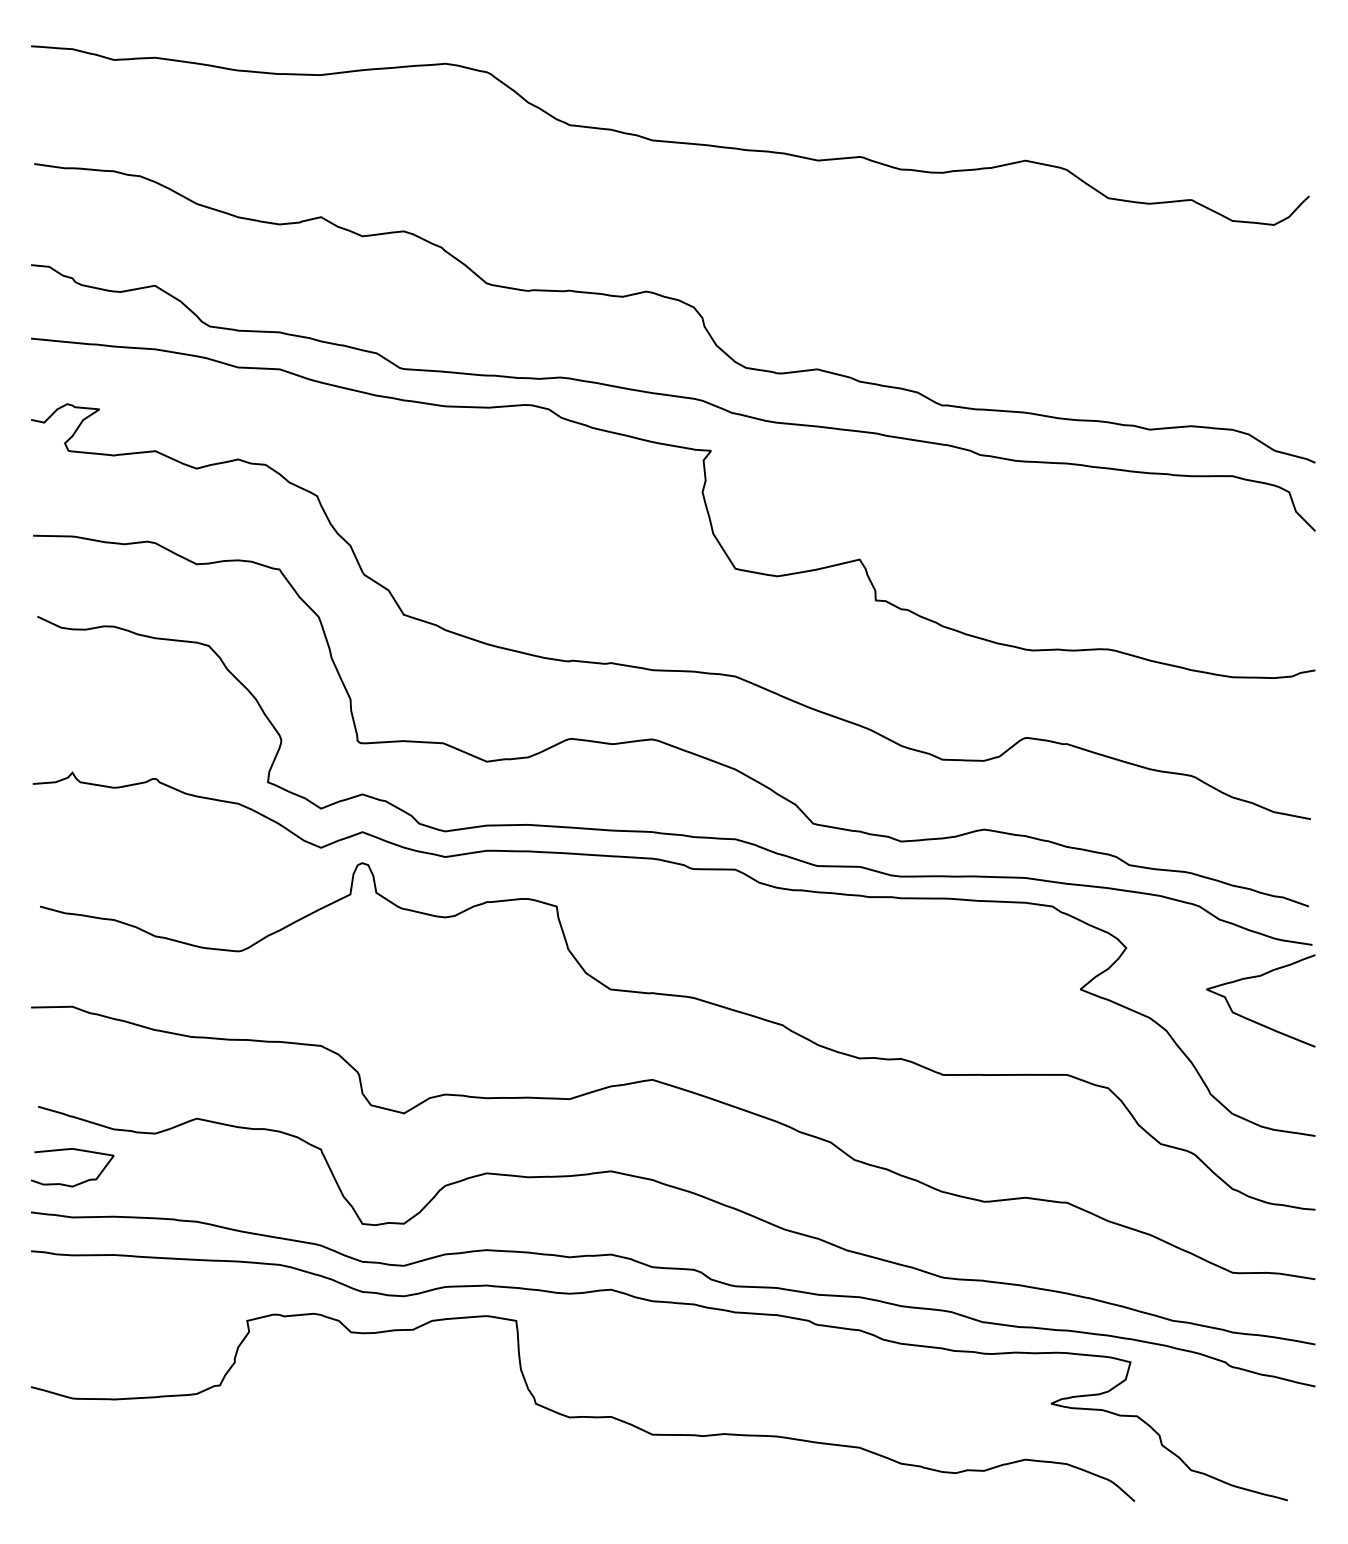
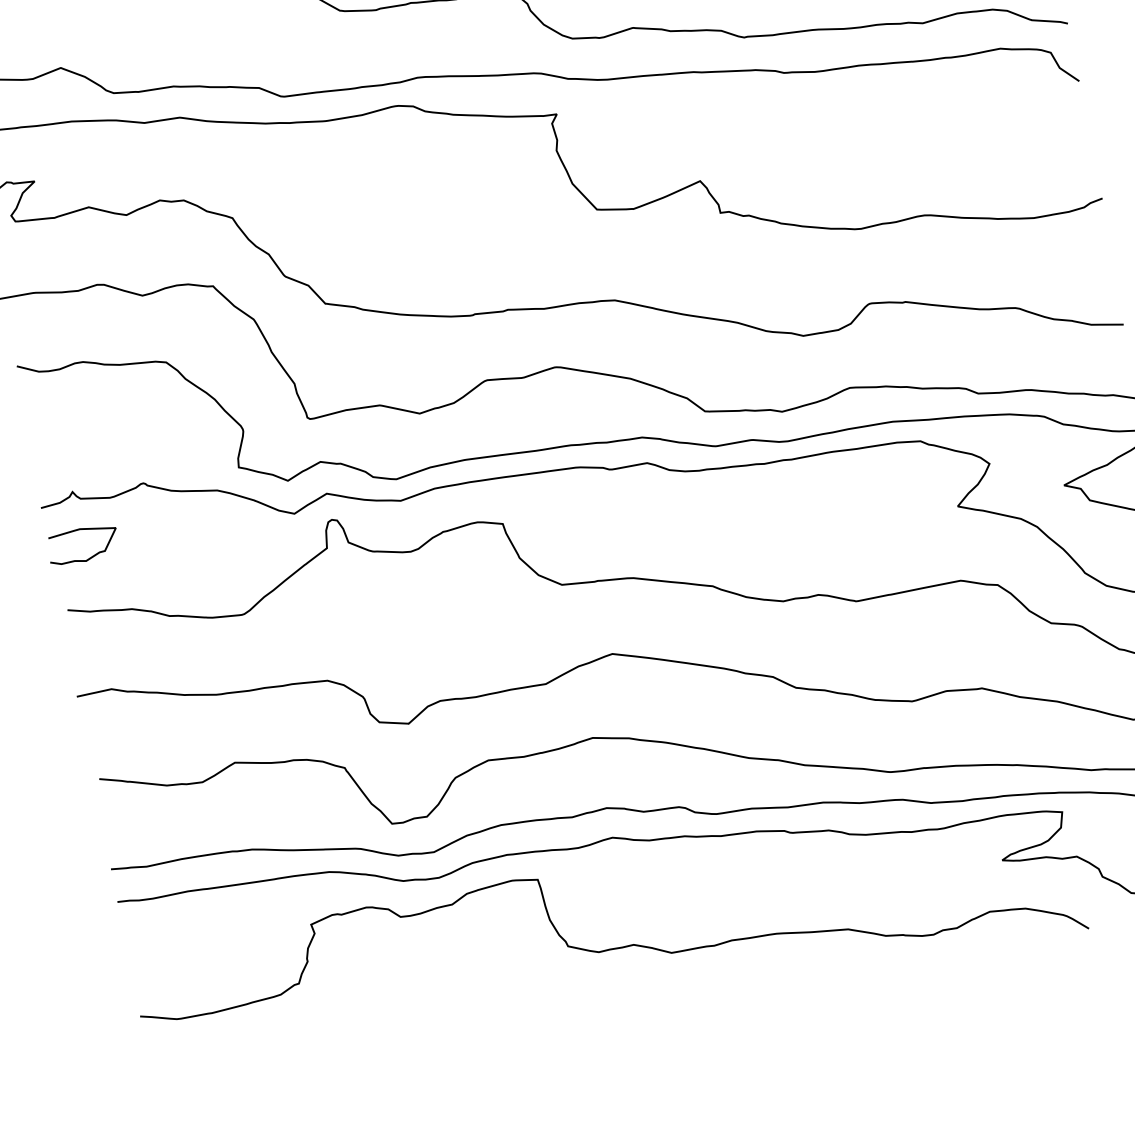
curve: (79, 1182) -> (91, 556), moved

